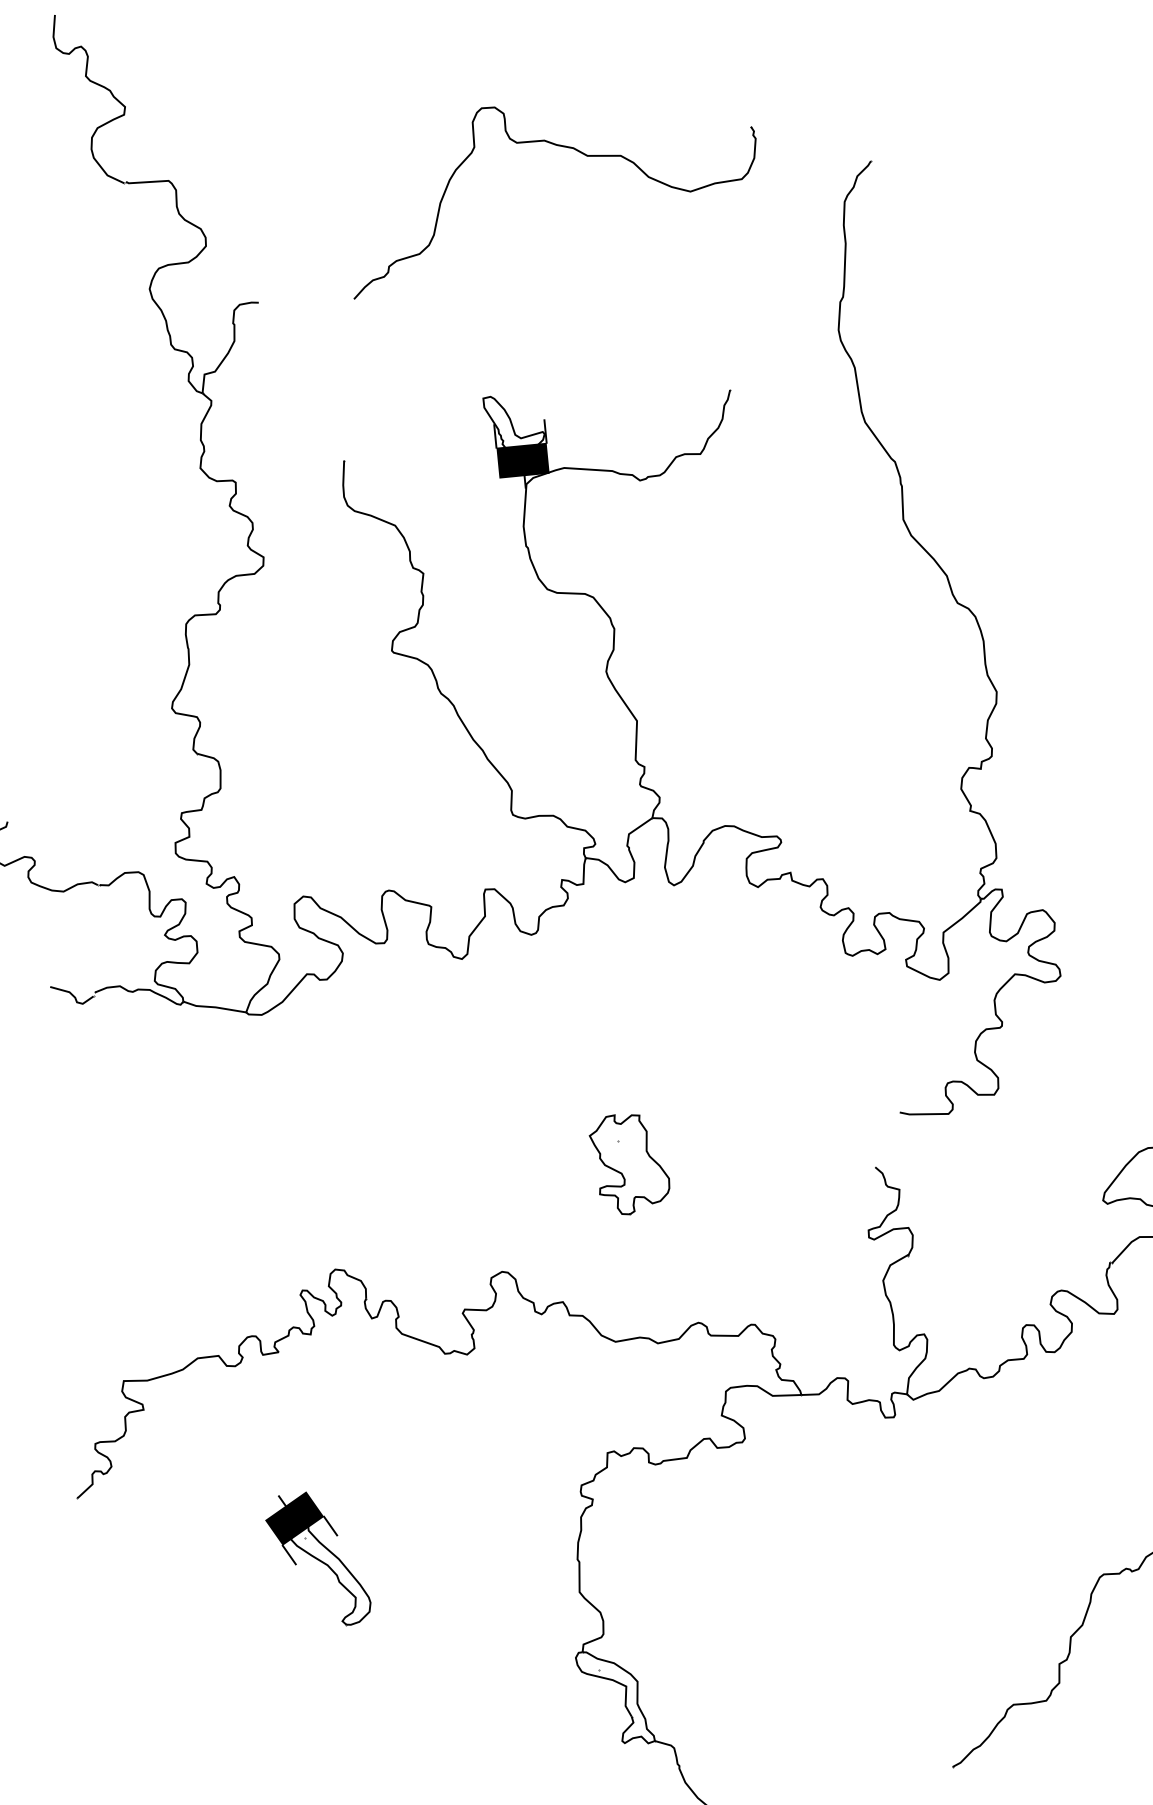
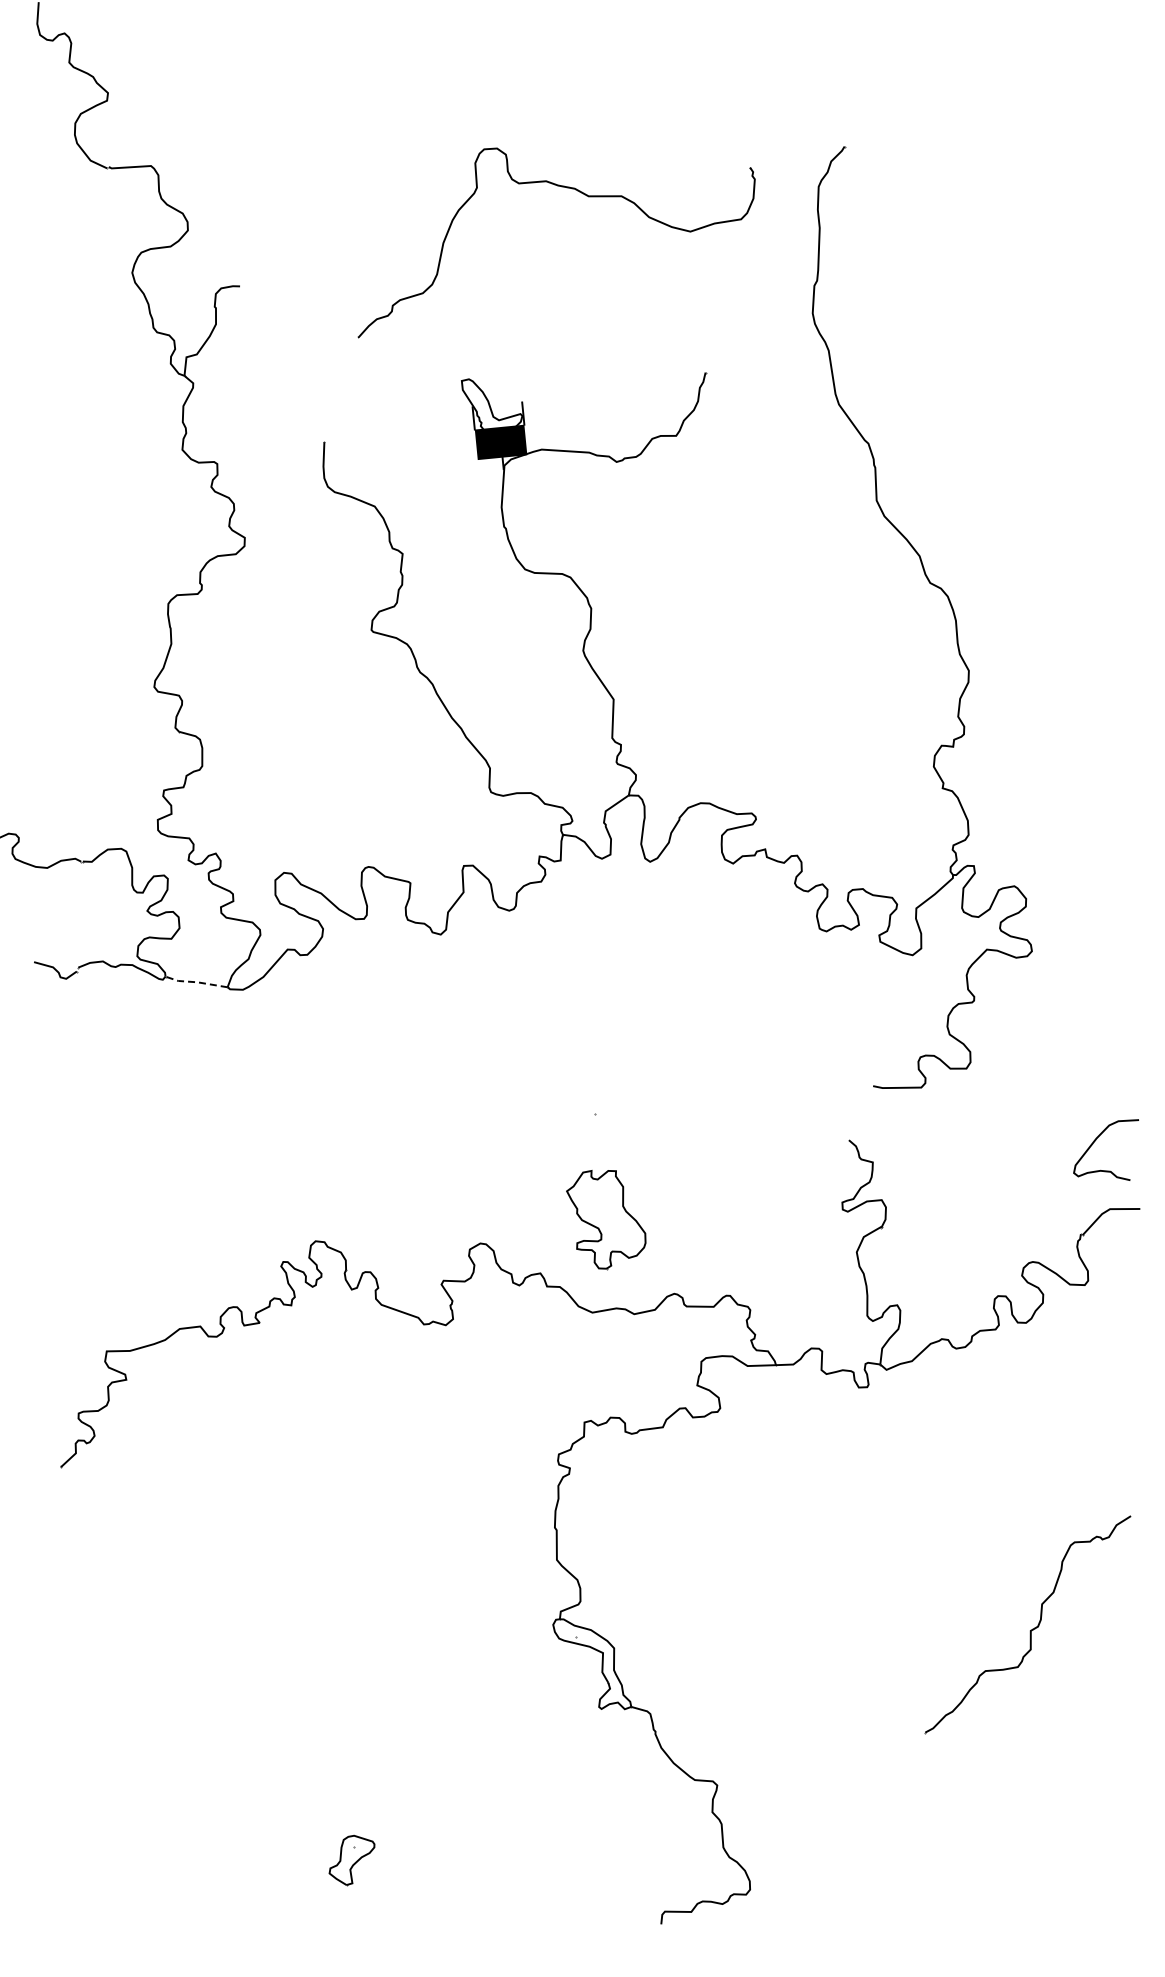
part: (583, 155) -> (584, 195), moved
line: (213, 1007) -> (195, 982), solid -> dashed
part: (629, 1165) -> (606, 1220), moved
part: (317, 1558) -> (298, 1526), removed

